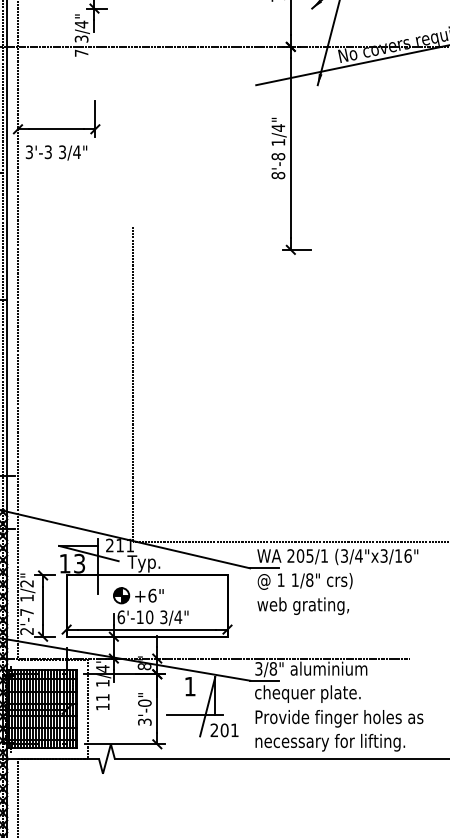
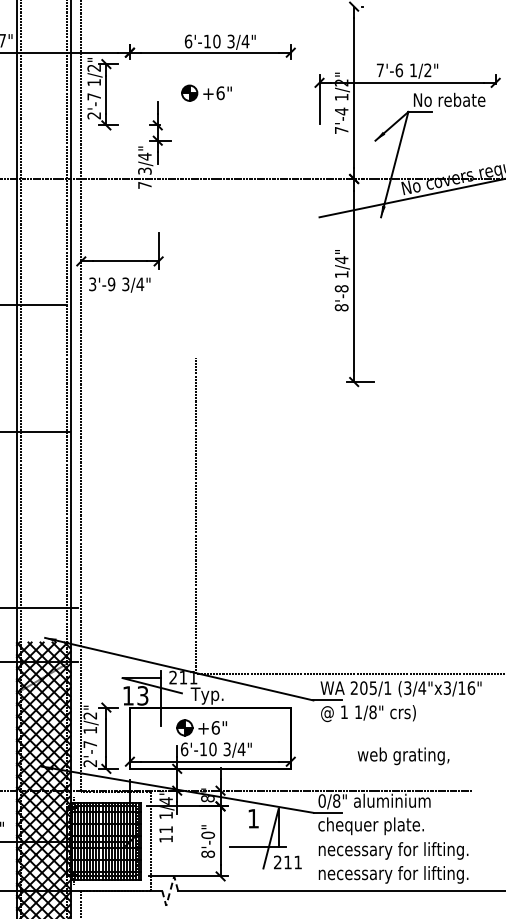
text: (48, 151) -> (111, 283), 3'-3 -> 3'-9
text: (303, 606) -> (403, 756), moved
text: (258, 668) -> (321, 800), 3/8" -> 0/8"
text: (339, 718) -> (402, 850), Provide finger holes as -> necessary for lifting.
text: (144, 721) -> (207, 853), 3'-0" -> 8'-0"
text: (224, 730) -> (287, 862), 201 -> 211
line: (107, 759) -> (170, 891), solid -> dashed

